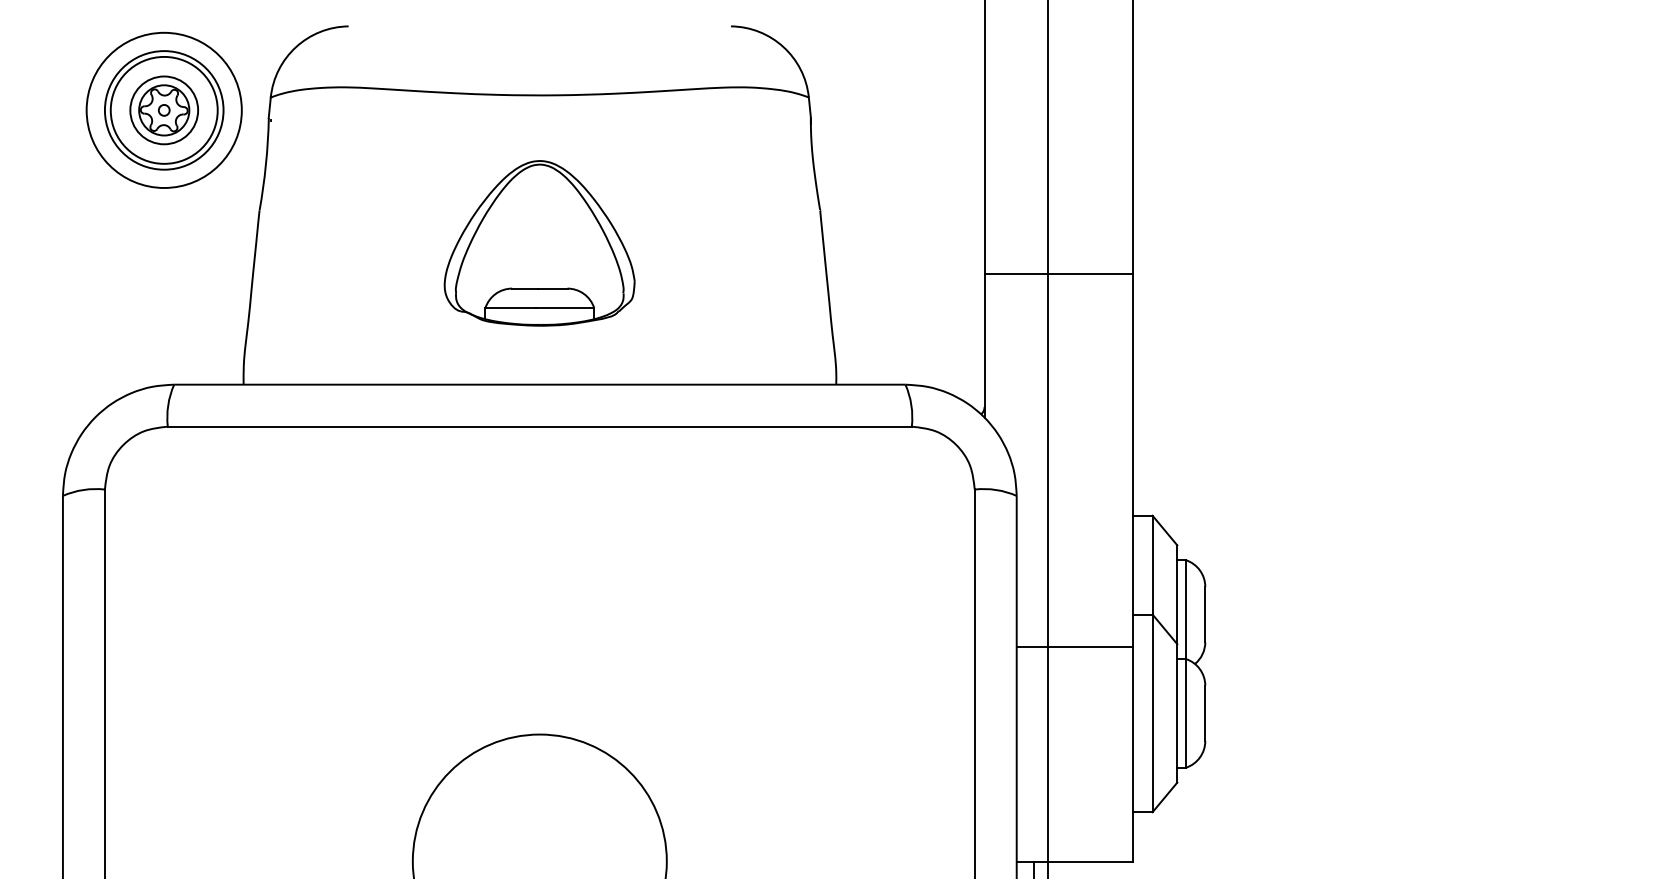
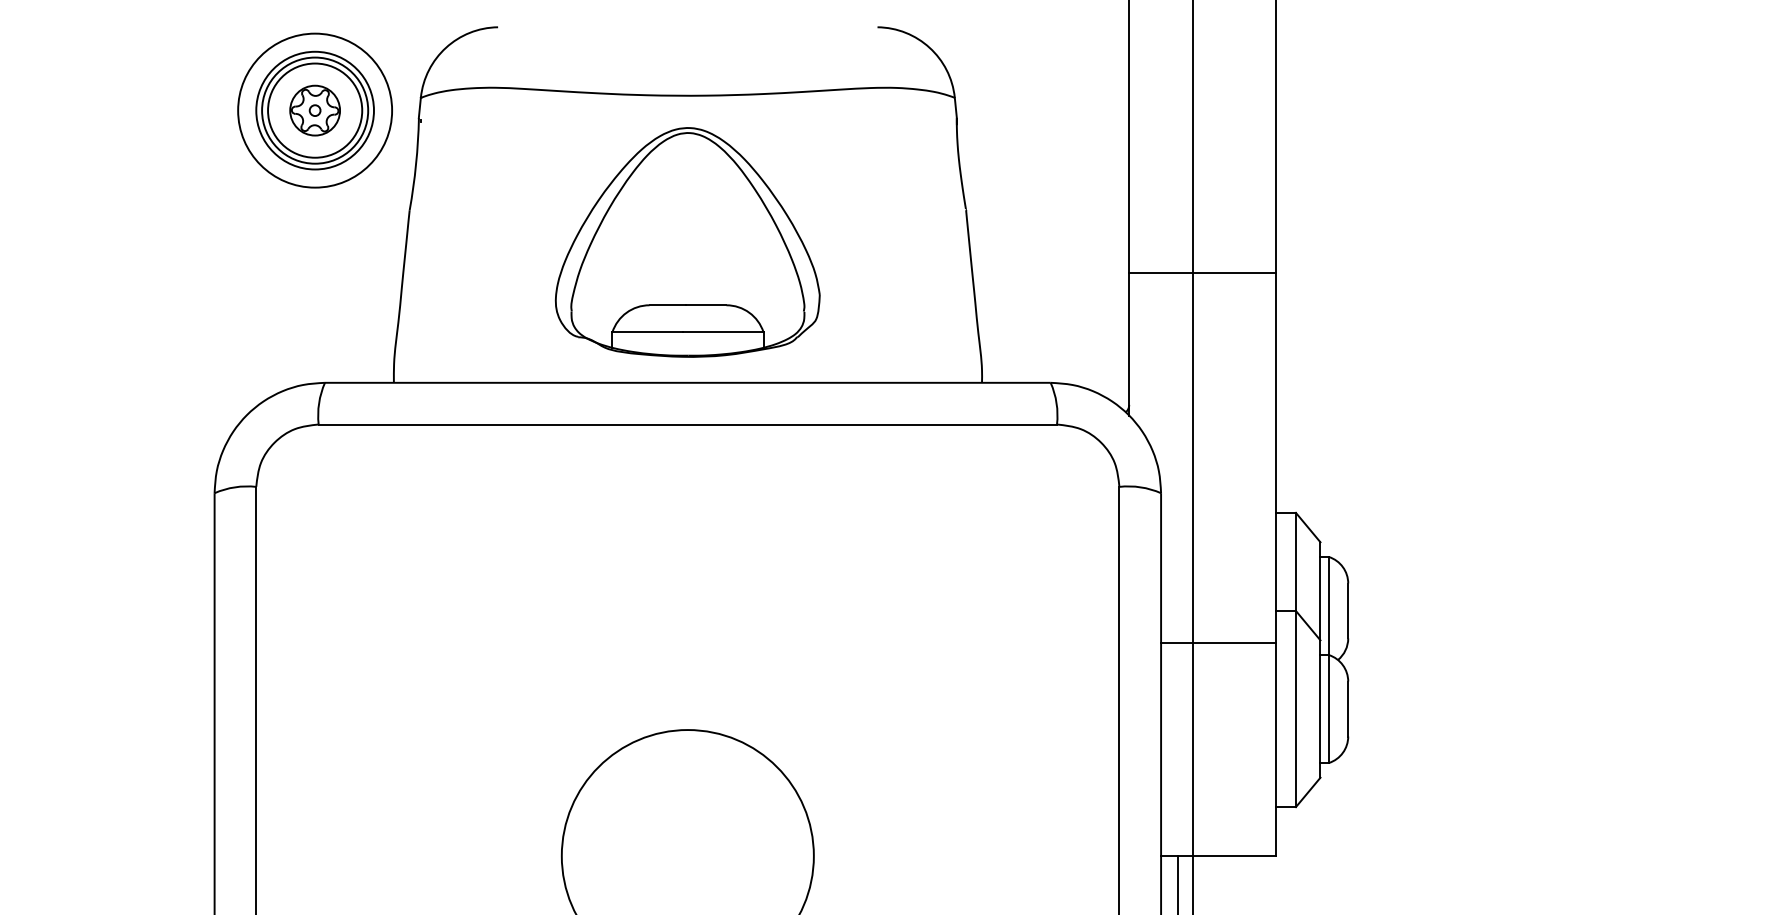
circle: (163, 110) -> (314, 110), size x1.4
part: (539, 243) -> (687, 242), size x1.4

